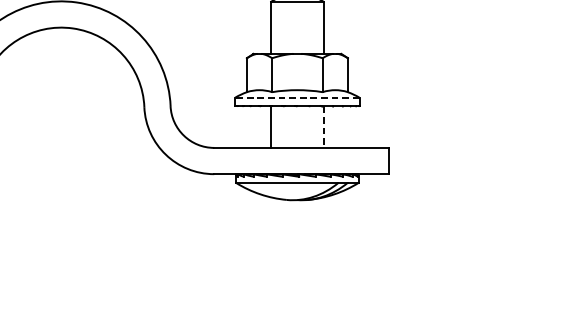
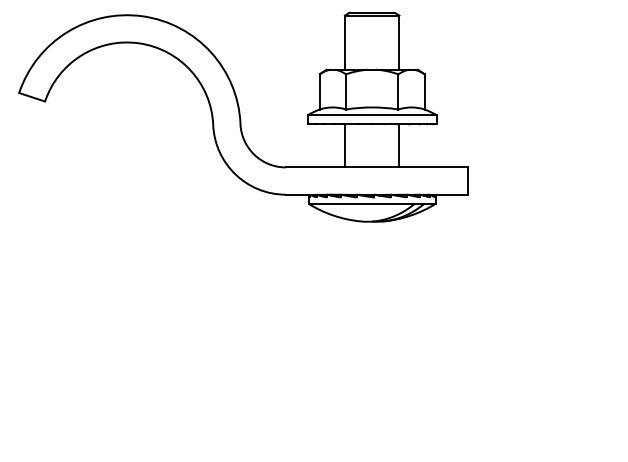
line: (297, 97) -> (372, 115), dashed -> solid
line: (323, 126) -> (399, 145), dashed -> solid

